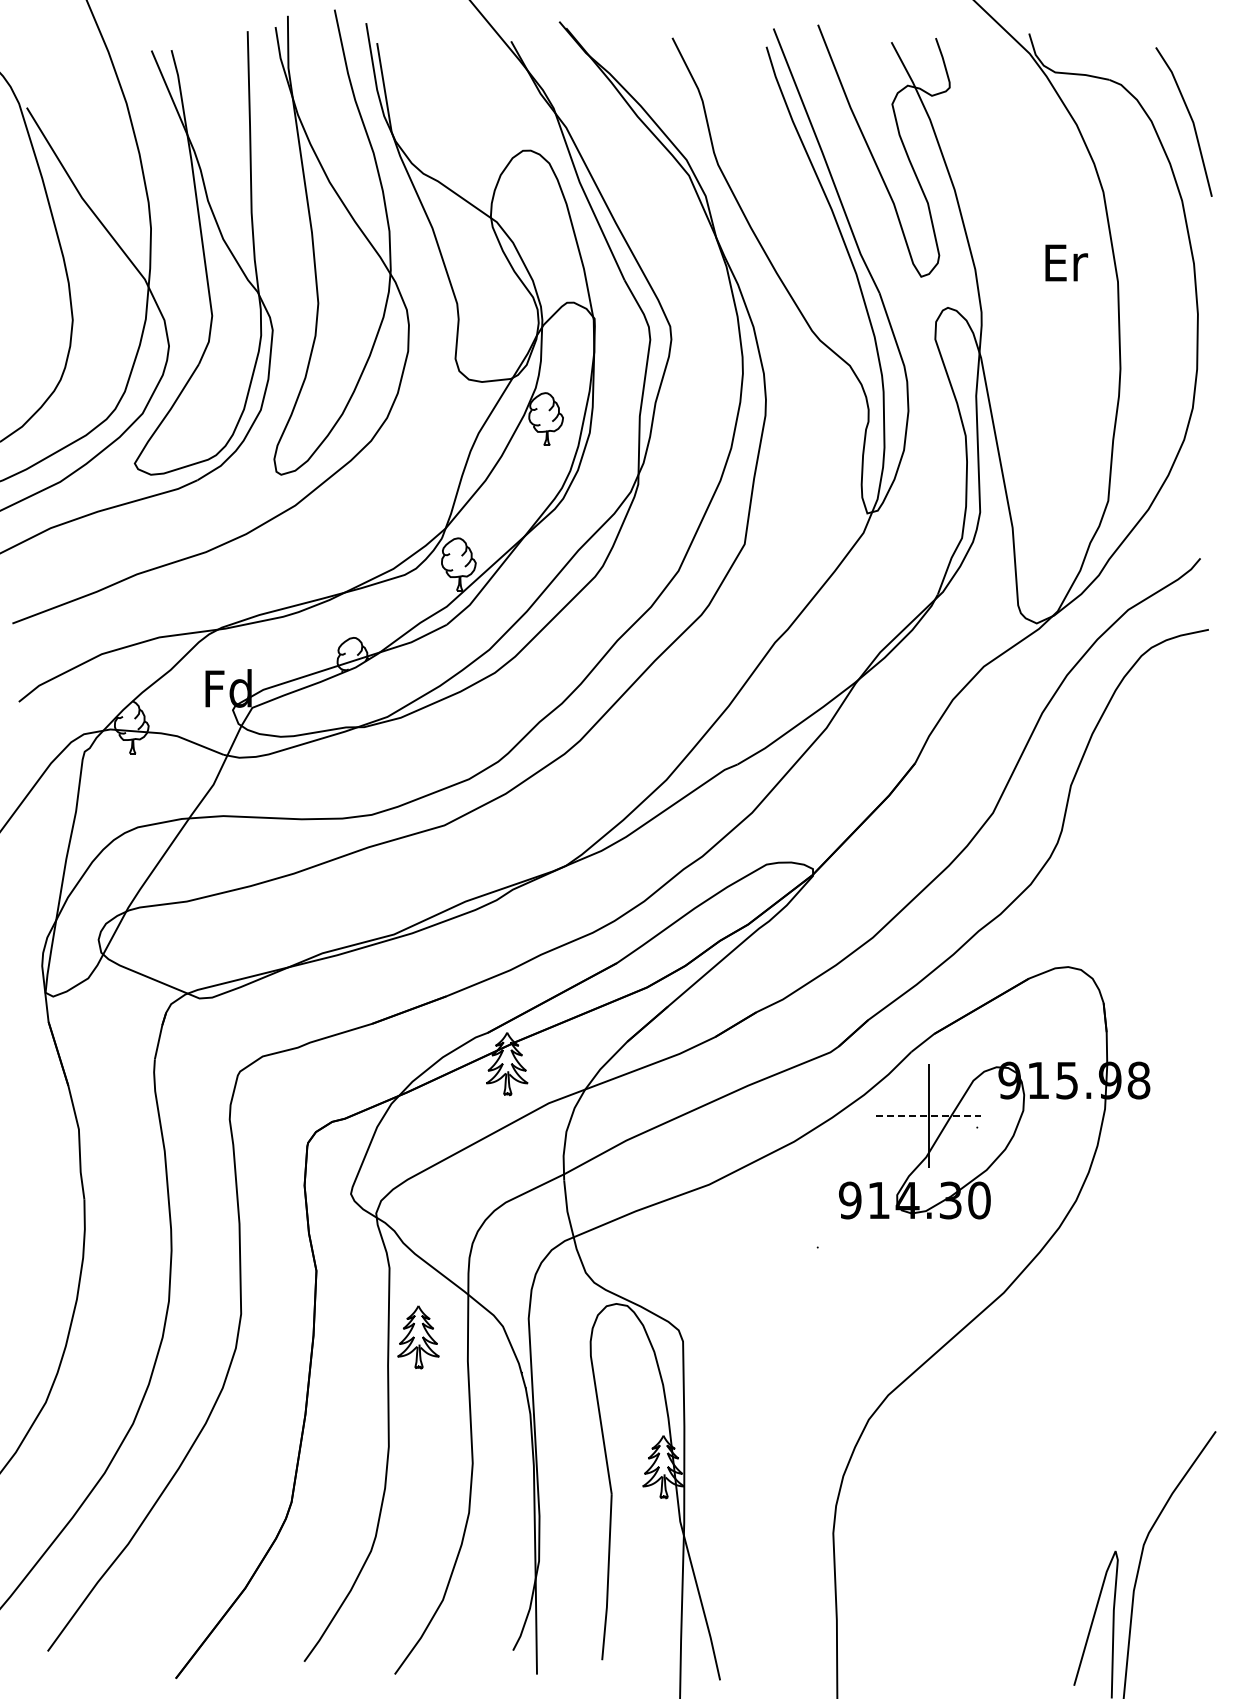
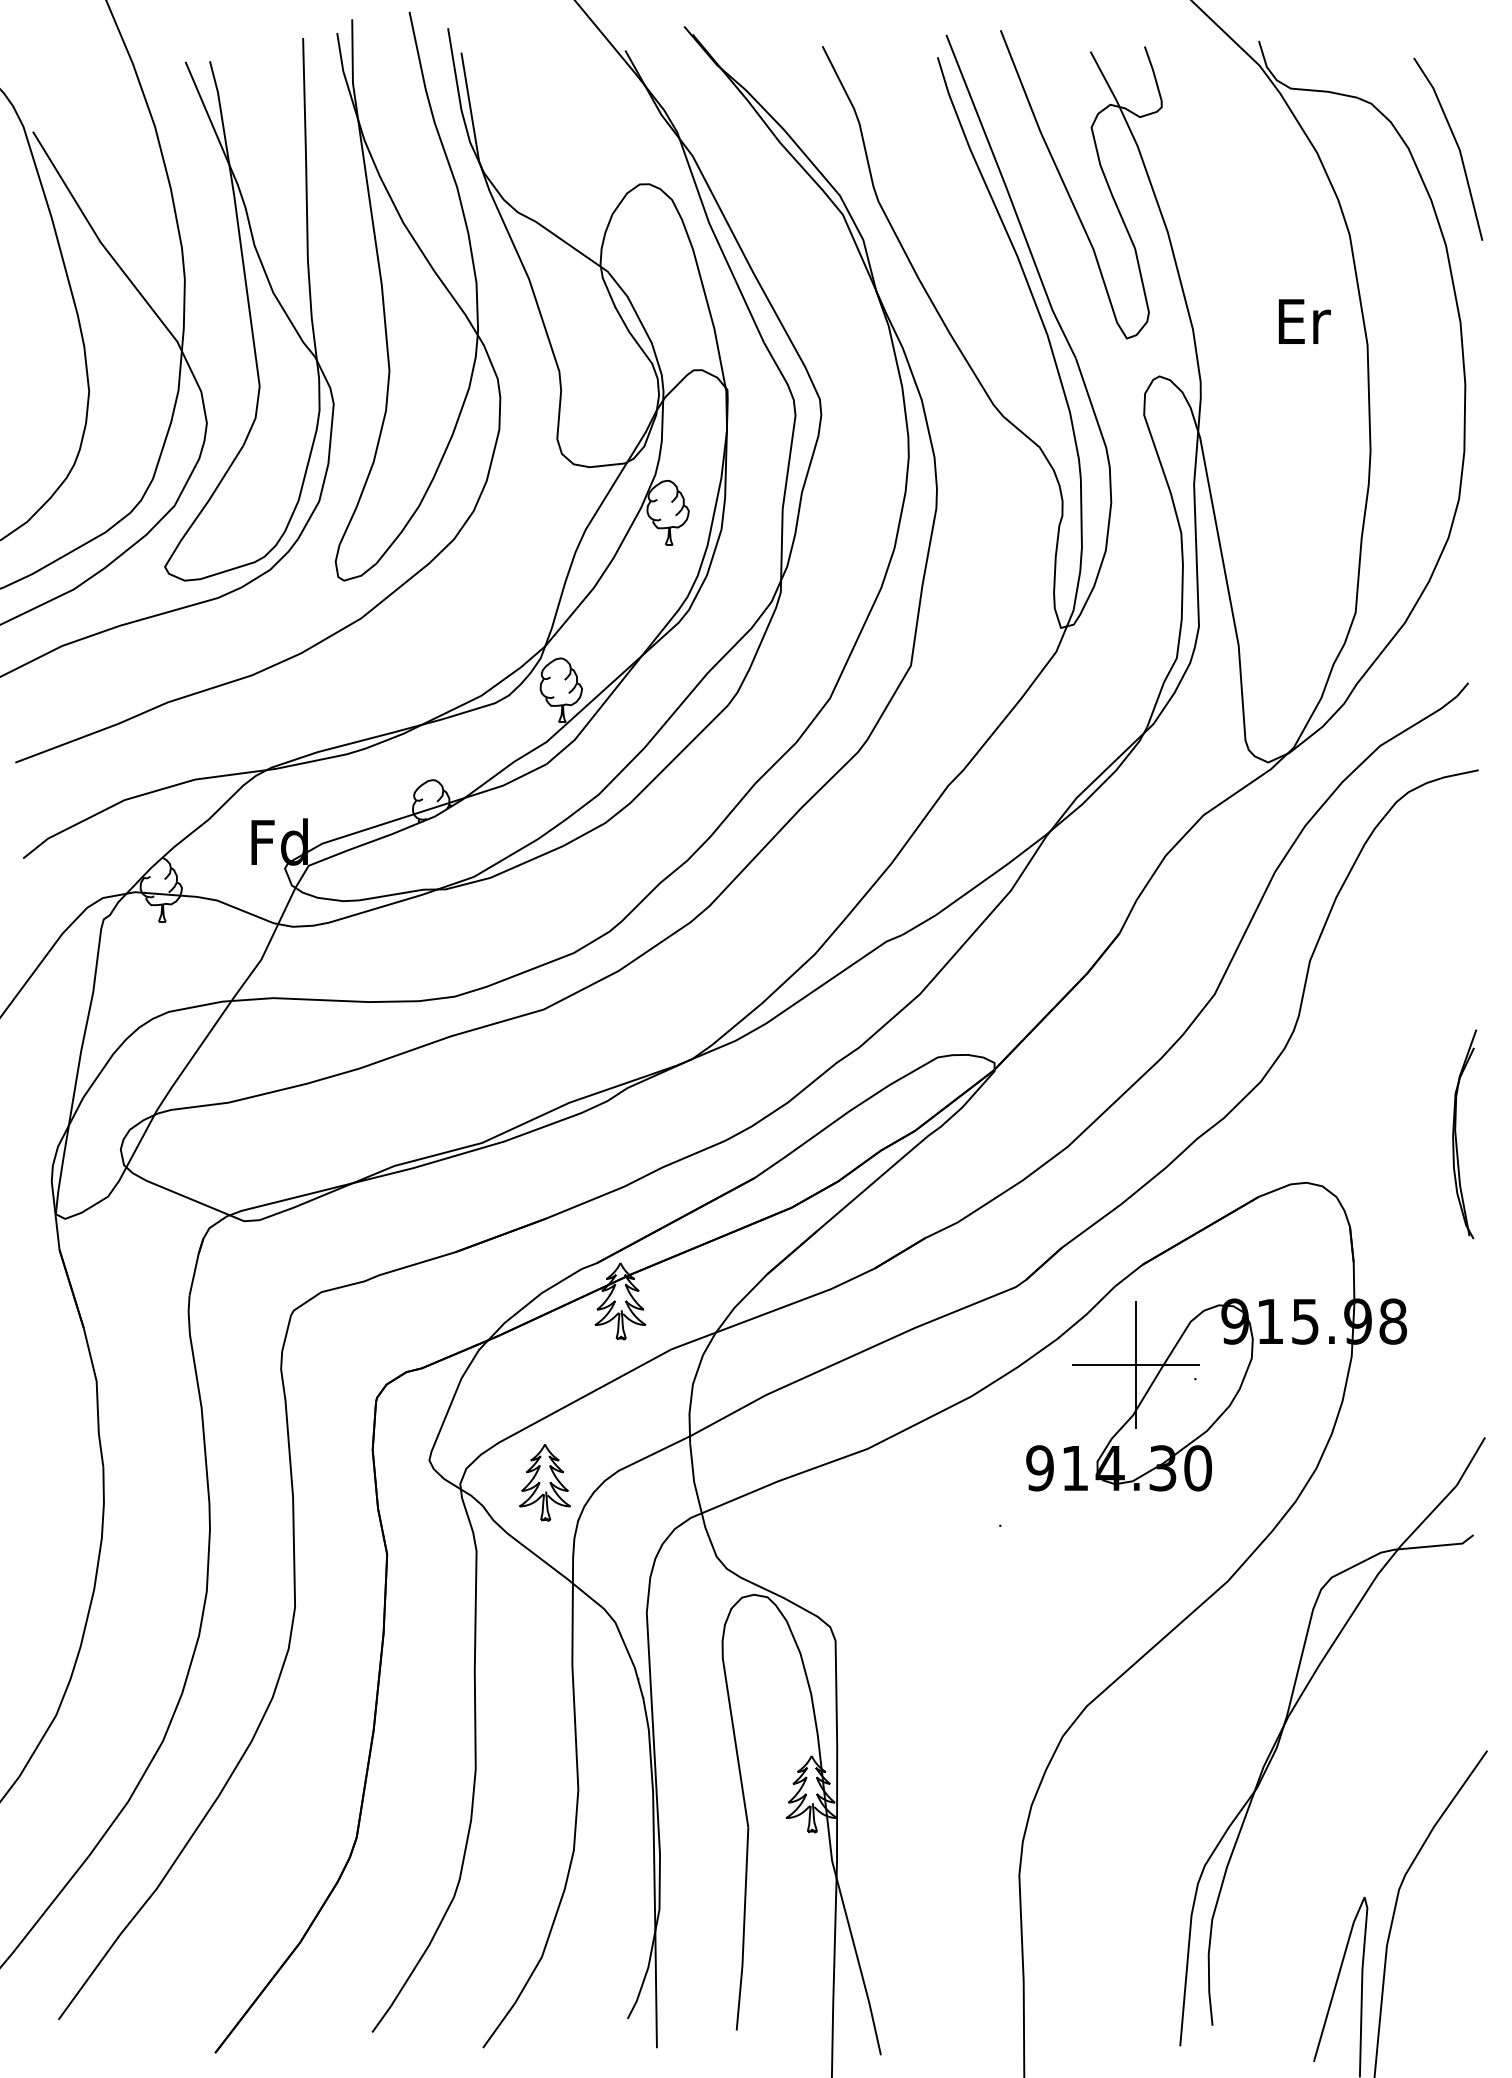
part: (1191, 930) -> (1457, 1138), added
line: (929, 1115) -> (1136, 1364), dashed -> solid
part: (418, 1337) -> (545, 1482), moved
part: (1056, 1400) -> (1292, 1712), added

